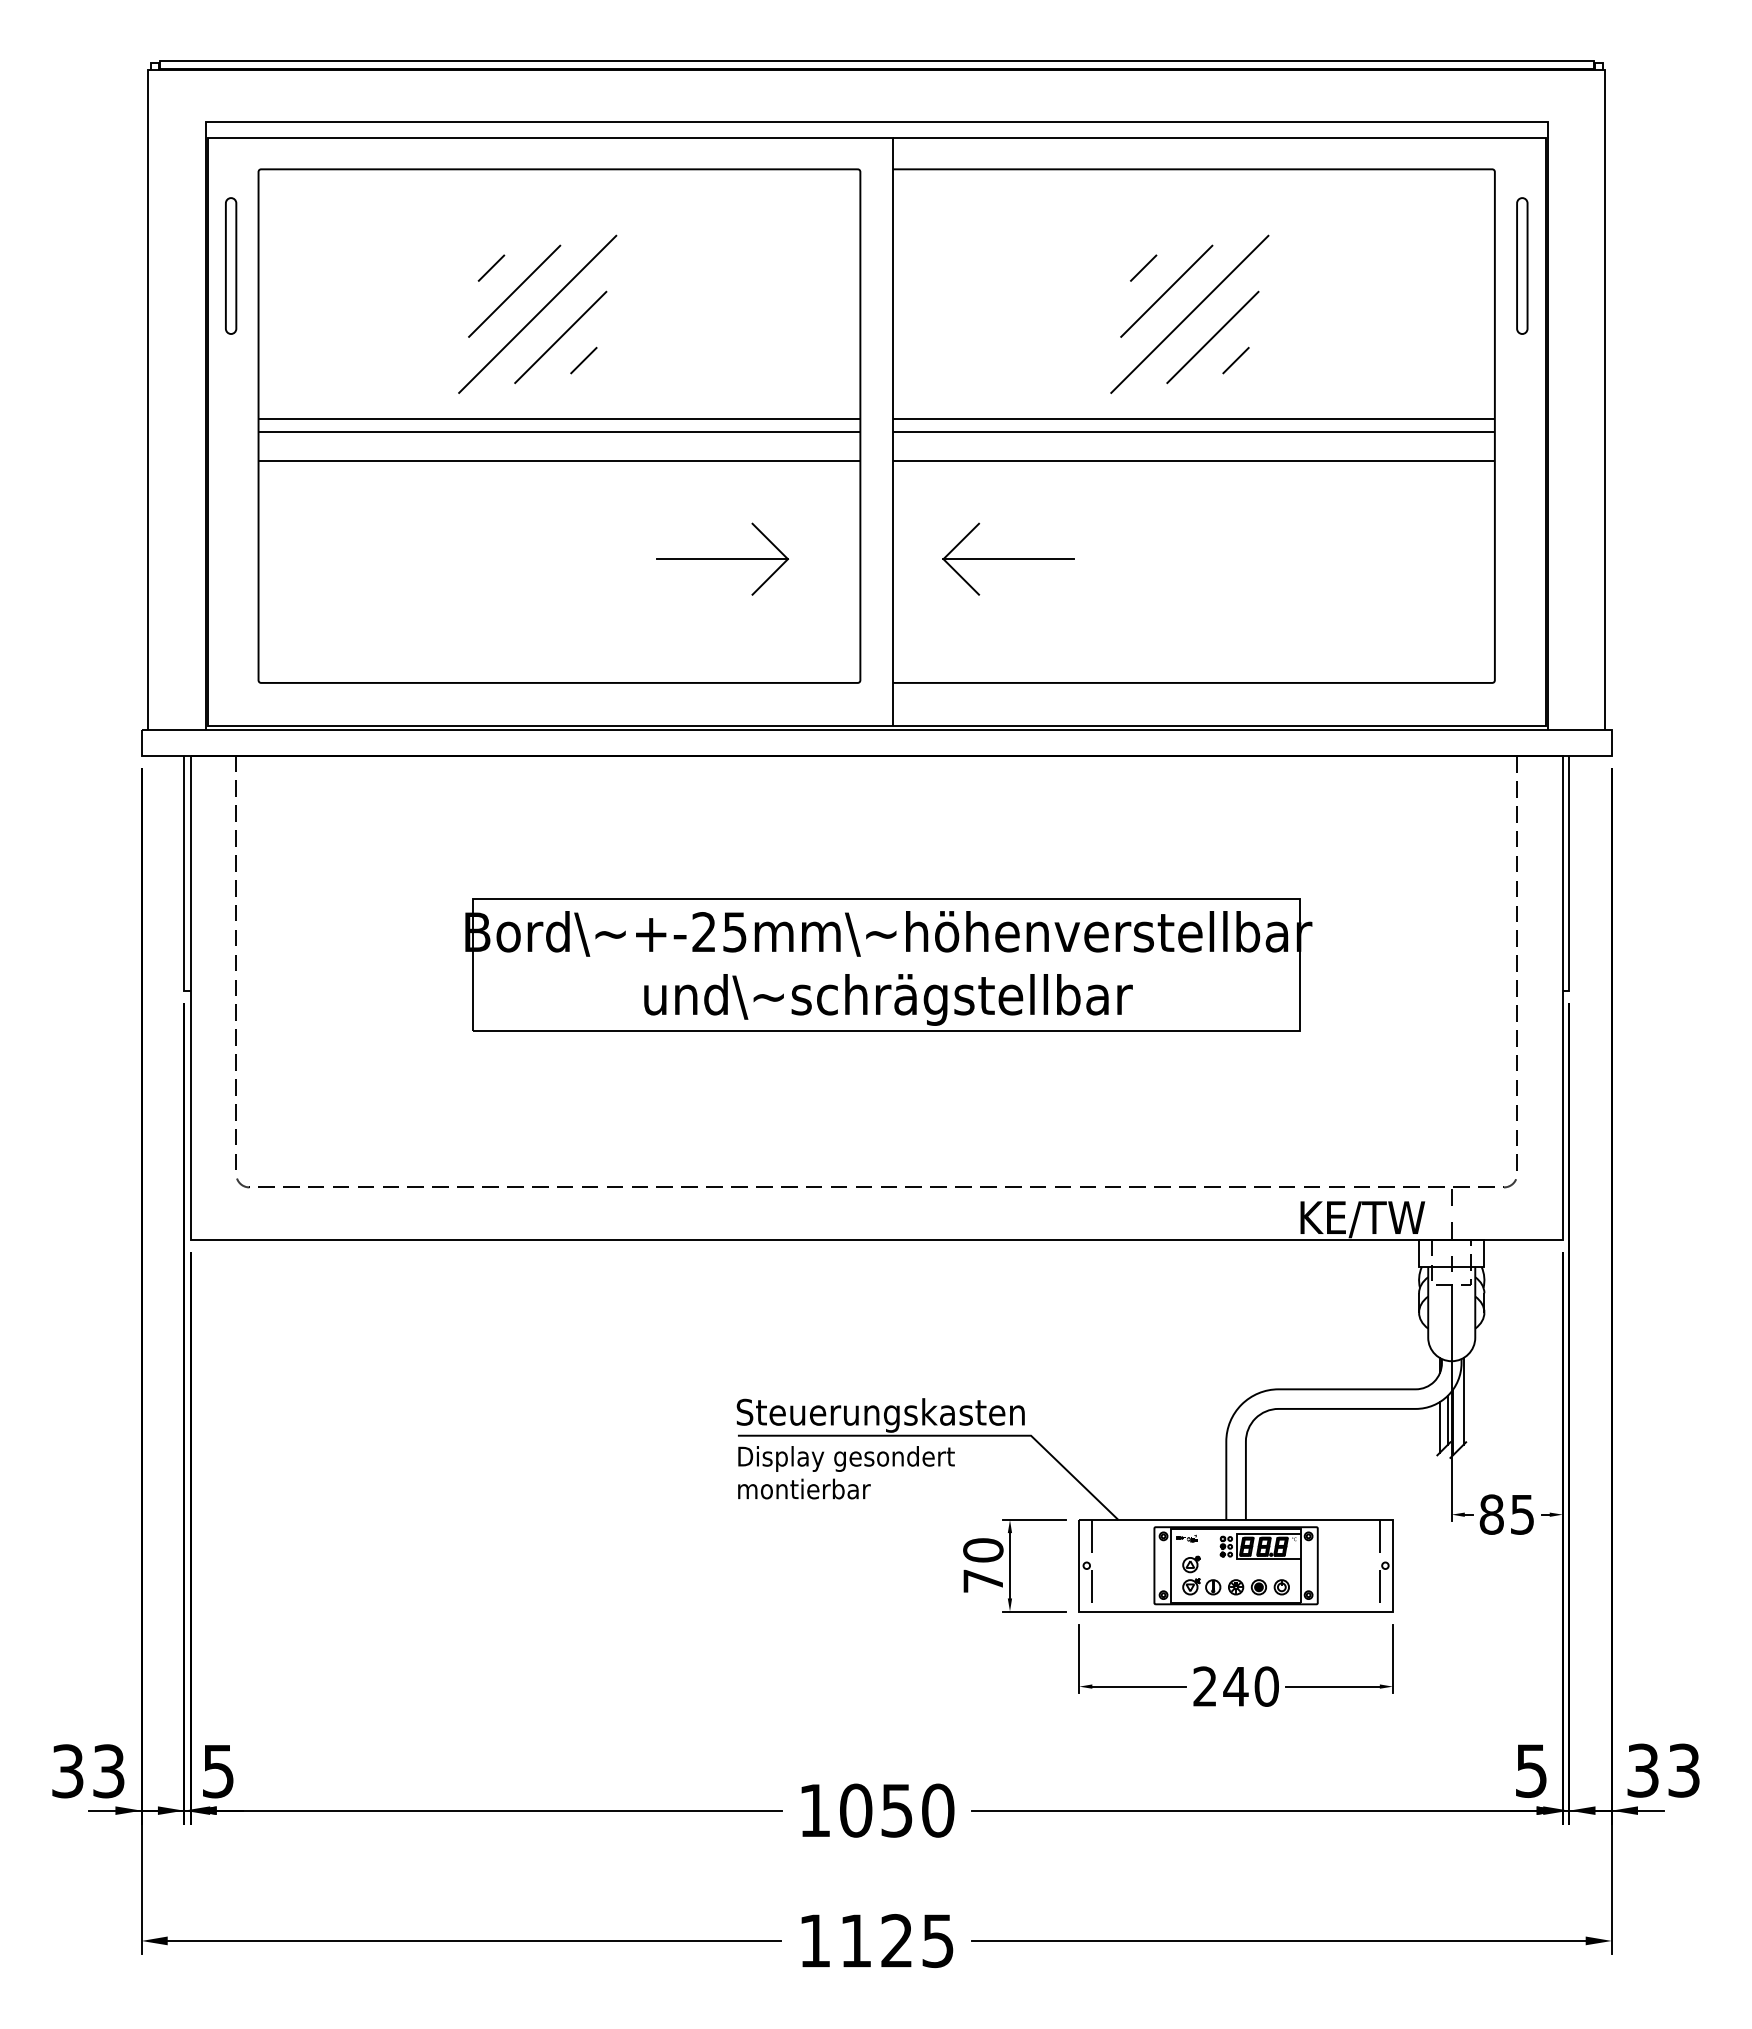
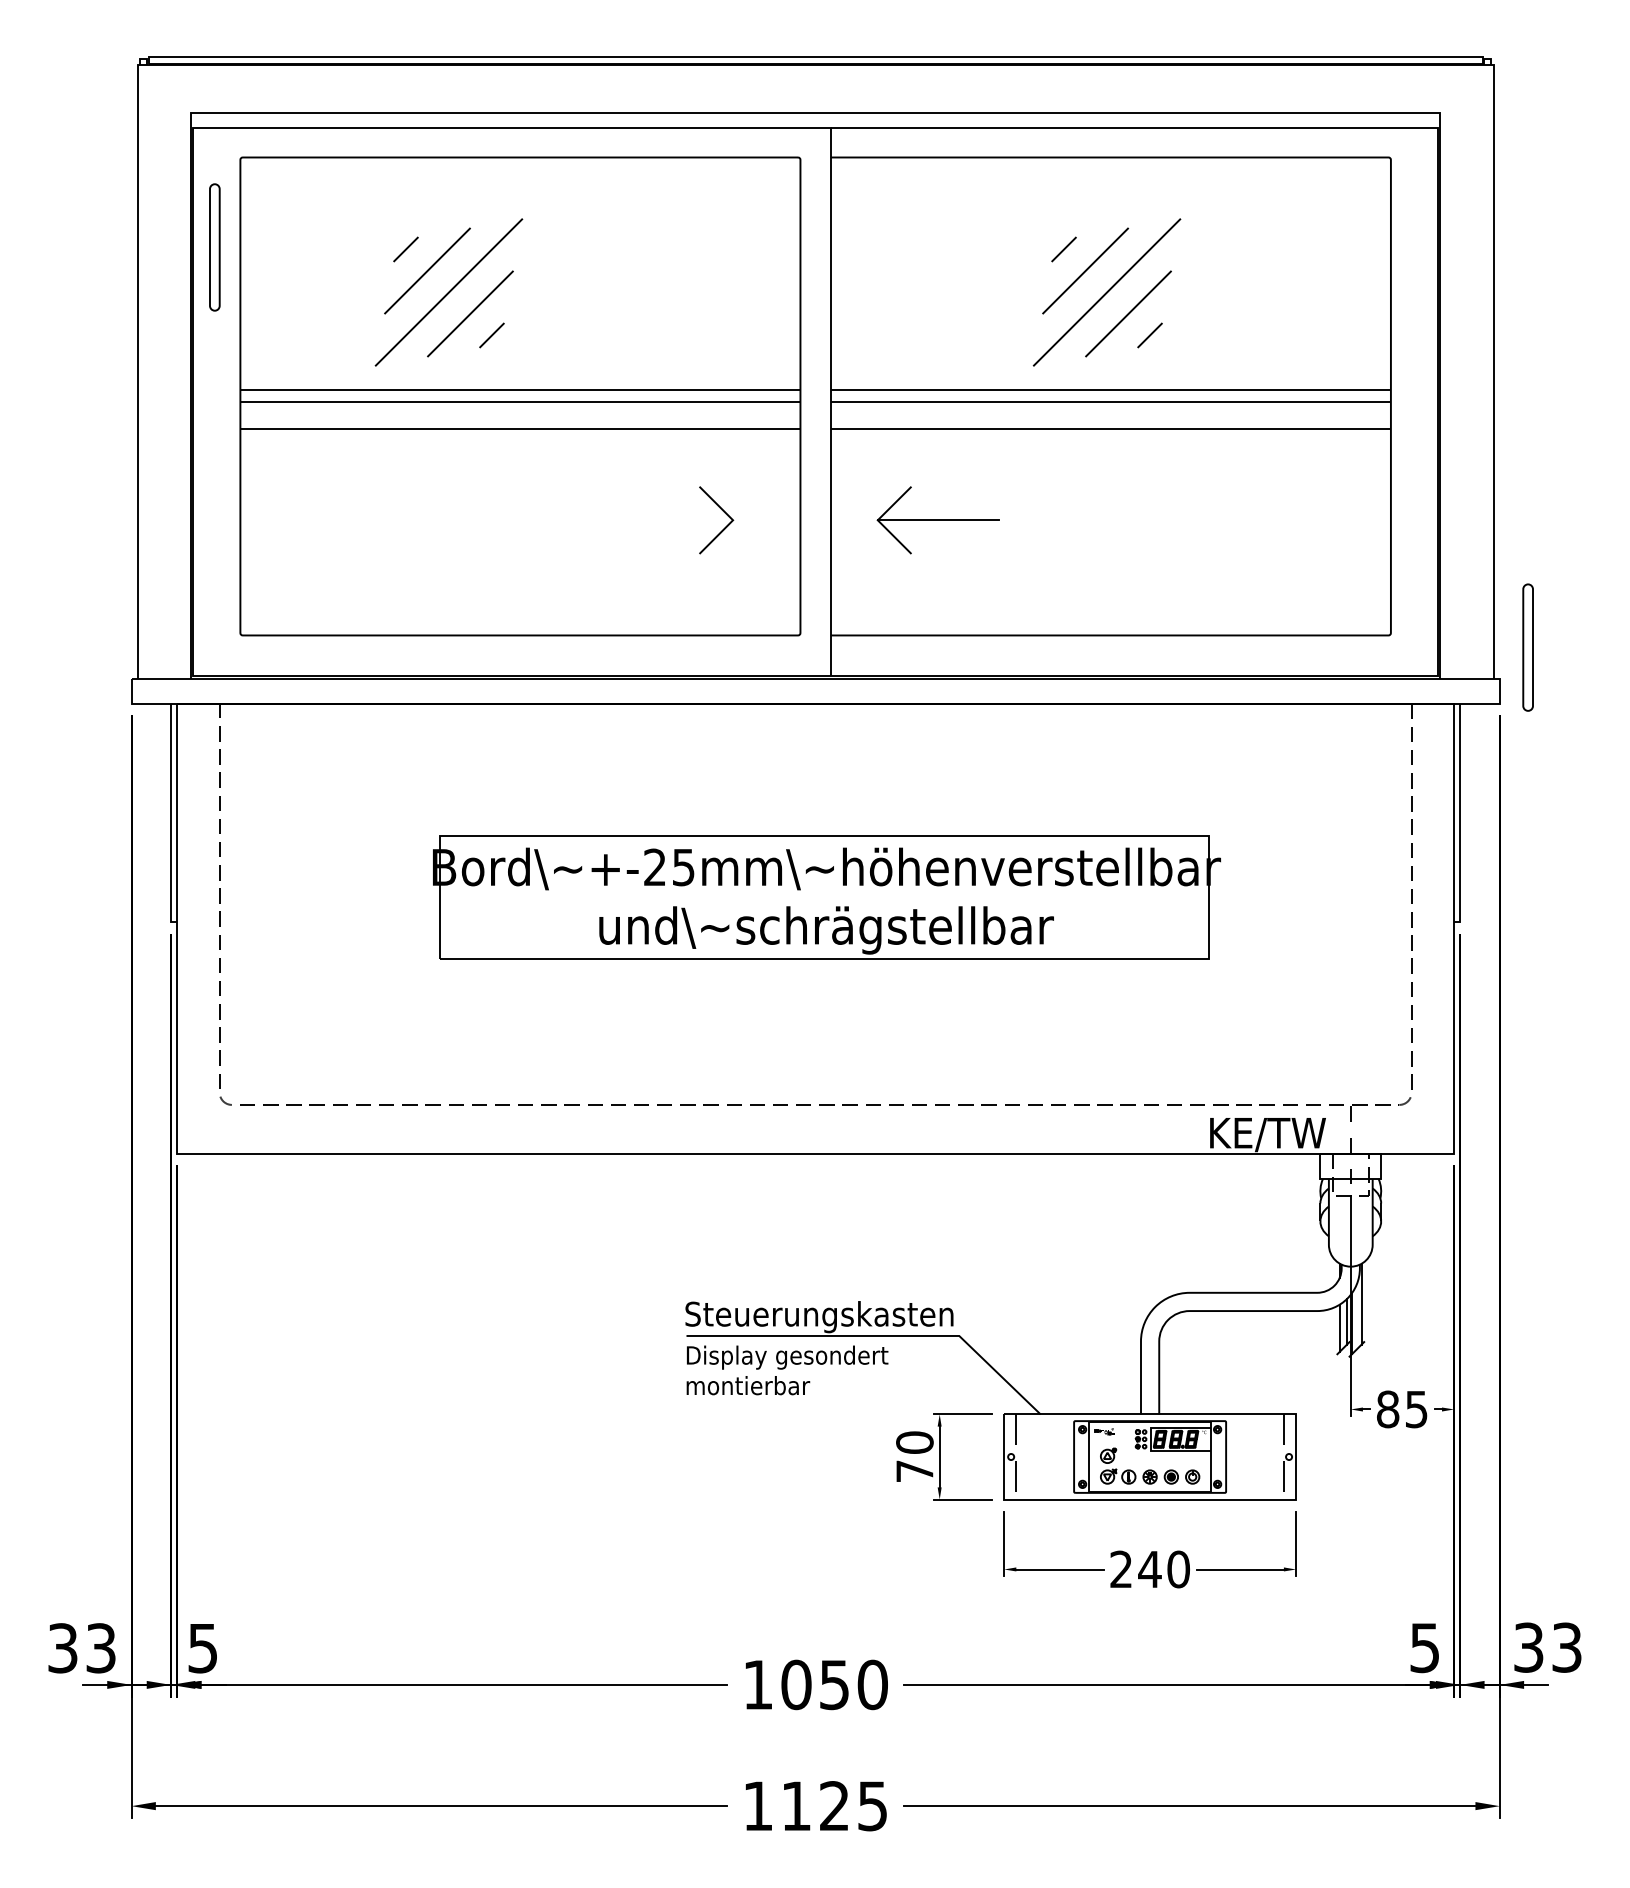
part: (1522, 265) -> (1528, 647), moved
part: (537, 313) -> (448, 291), moved
line: (722, 559) -> (672, 520), removed

